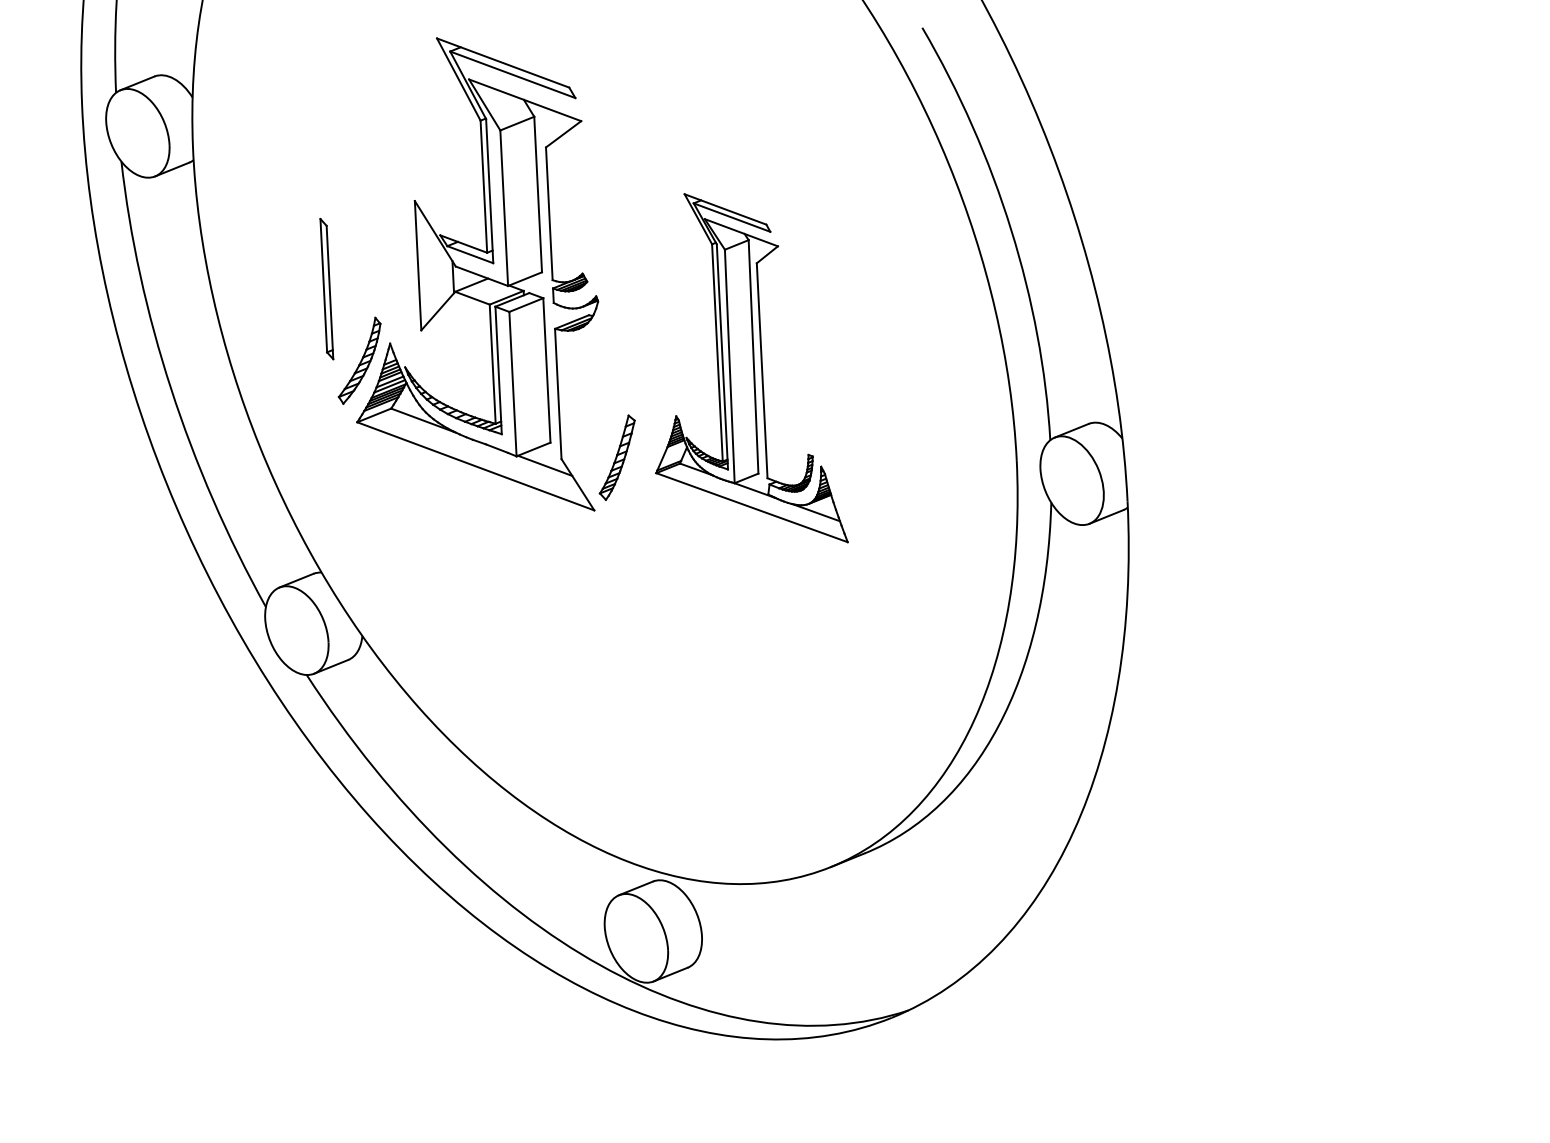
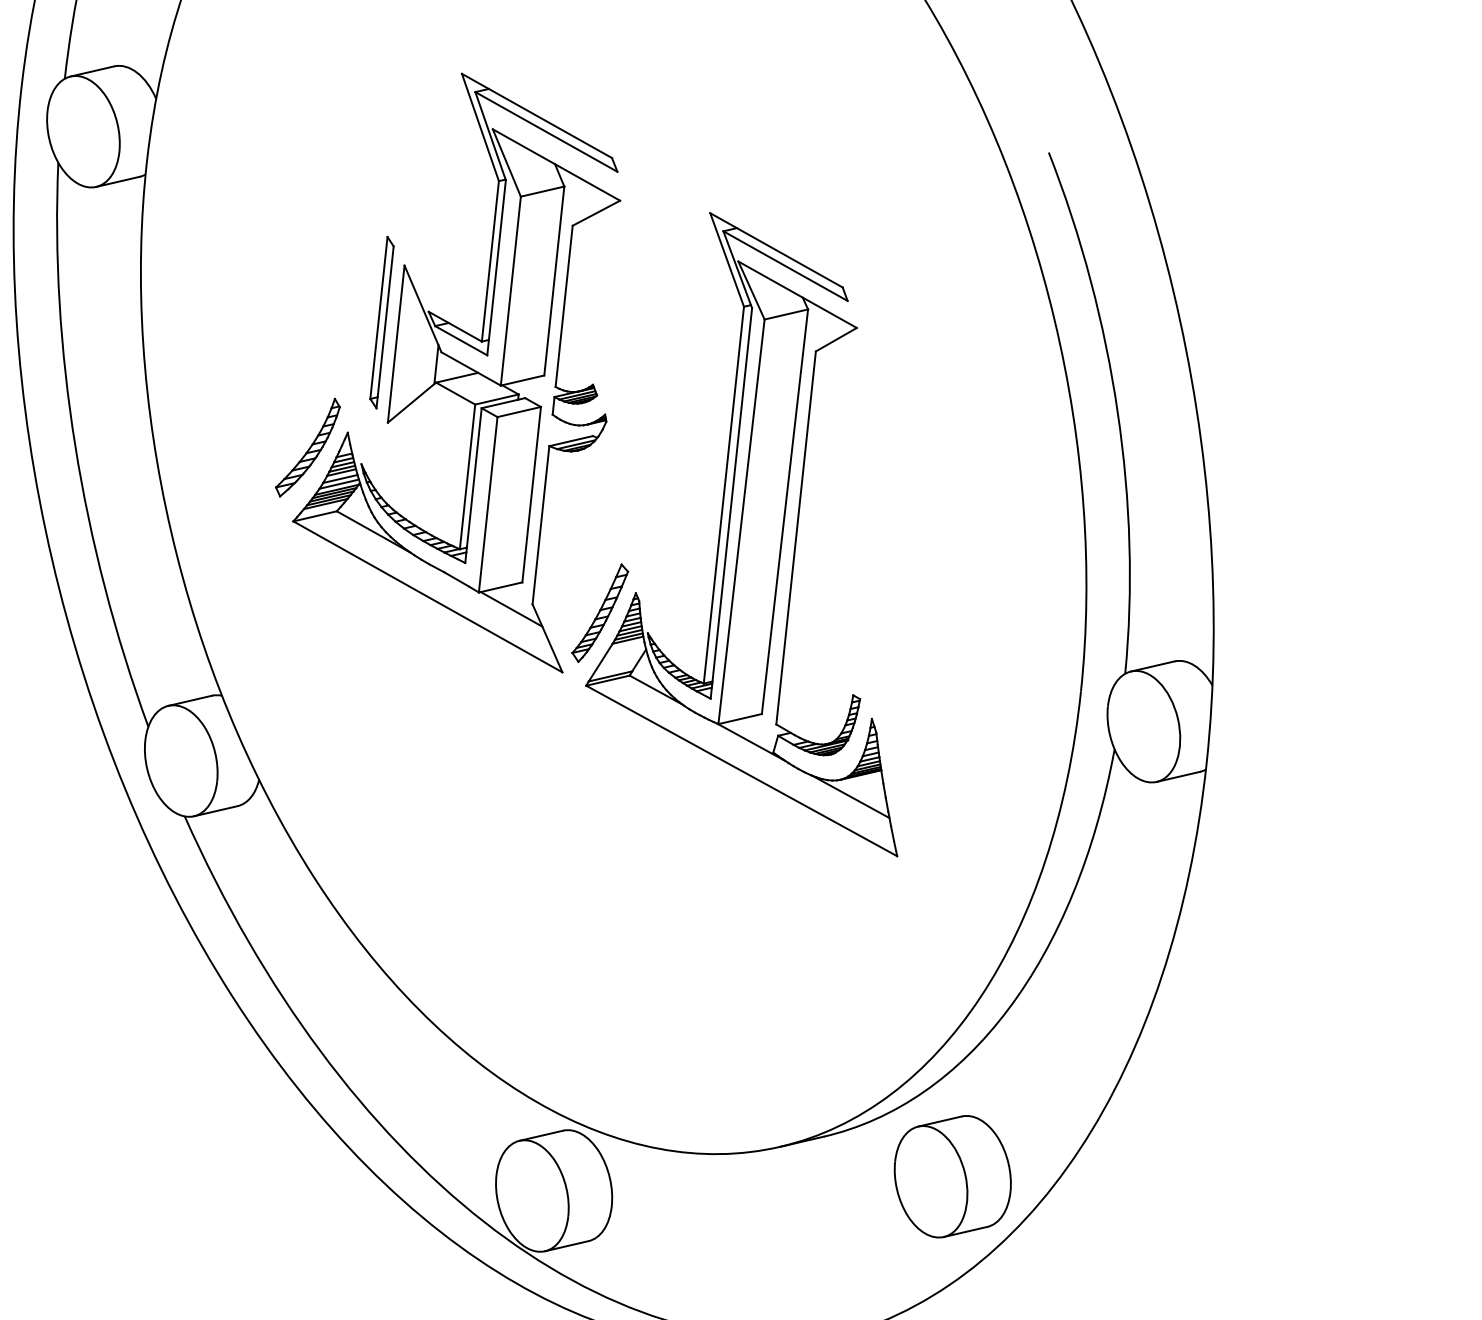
part: (326, 289) -> (381, 323), moved
part: (751, 367) -> (778, 529), size x1.43
part: (974, 869) -> (952, 1176), added

